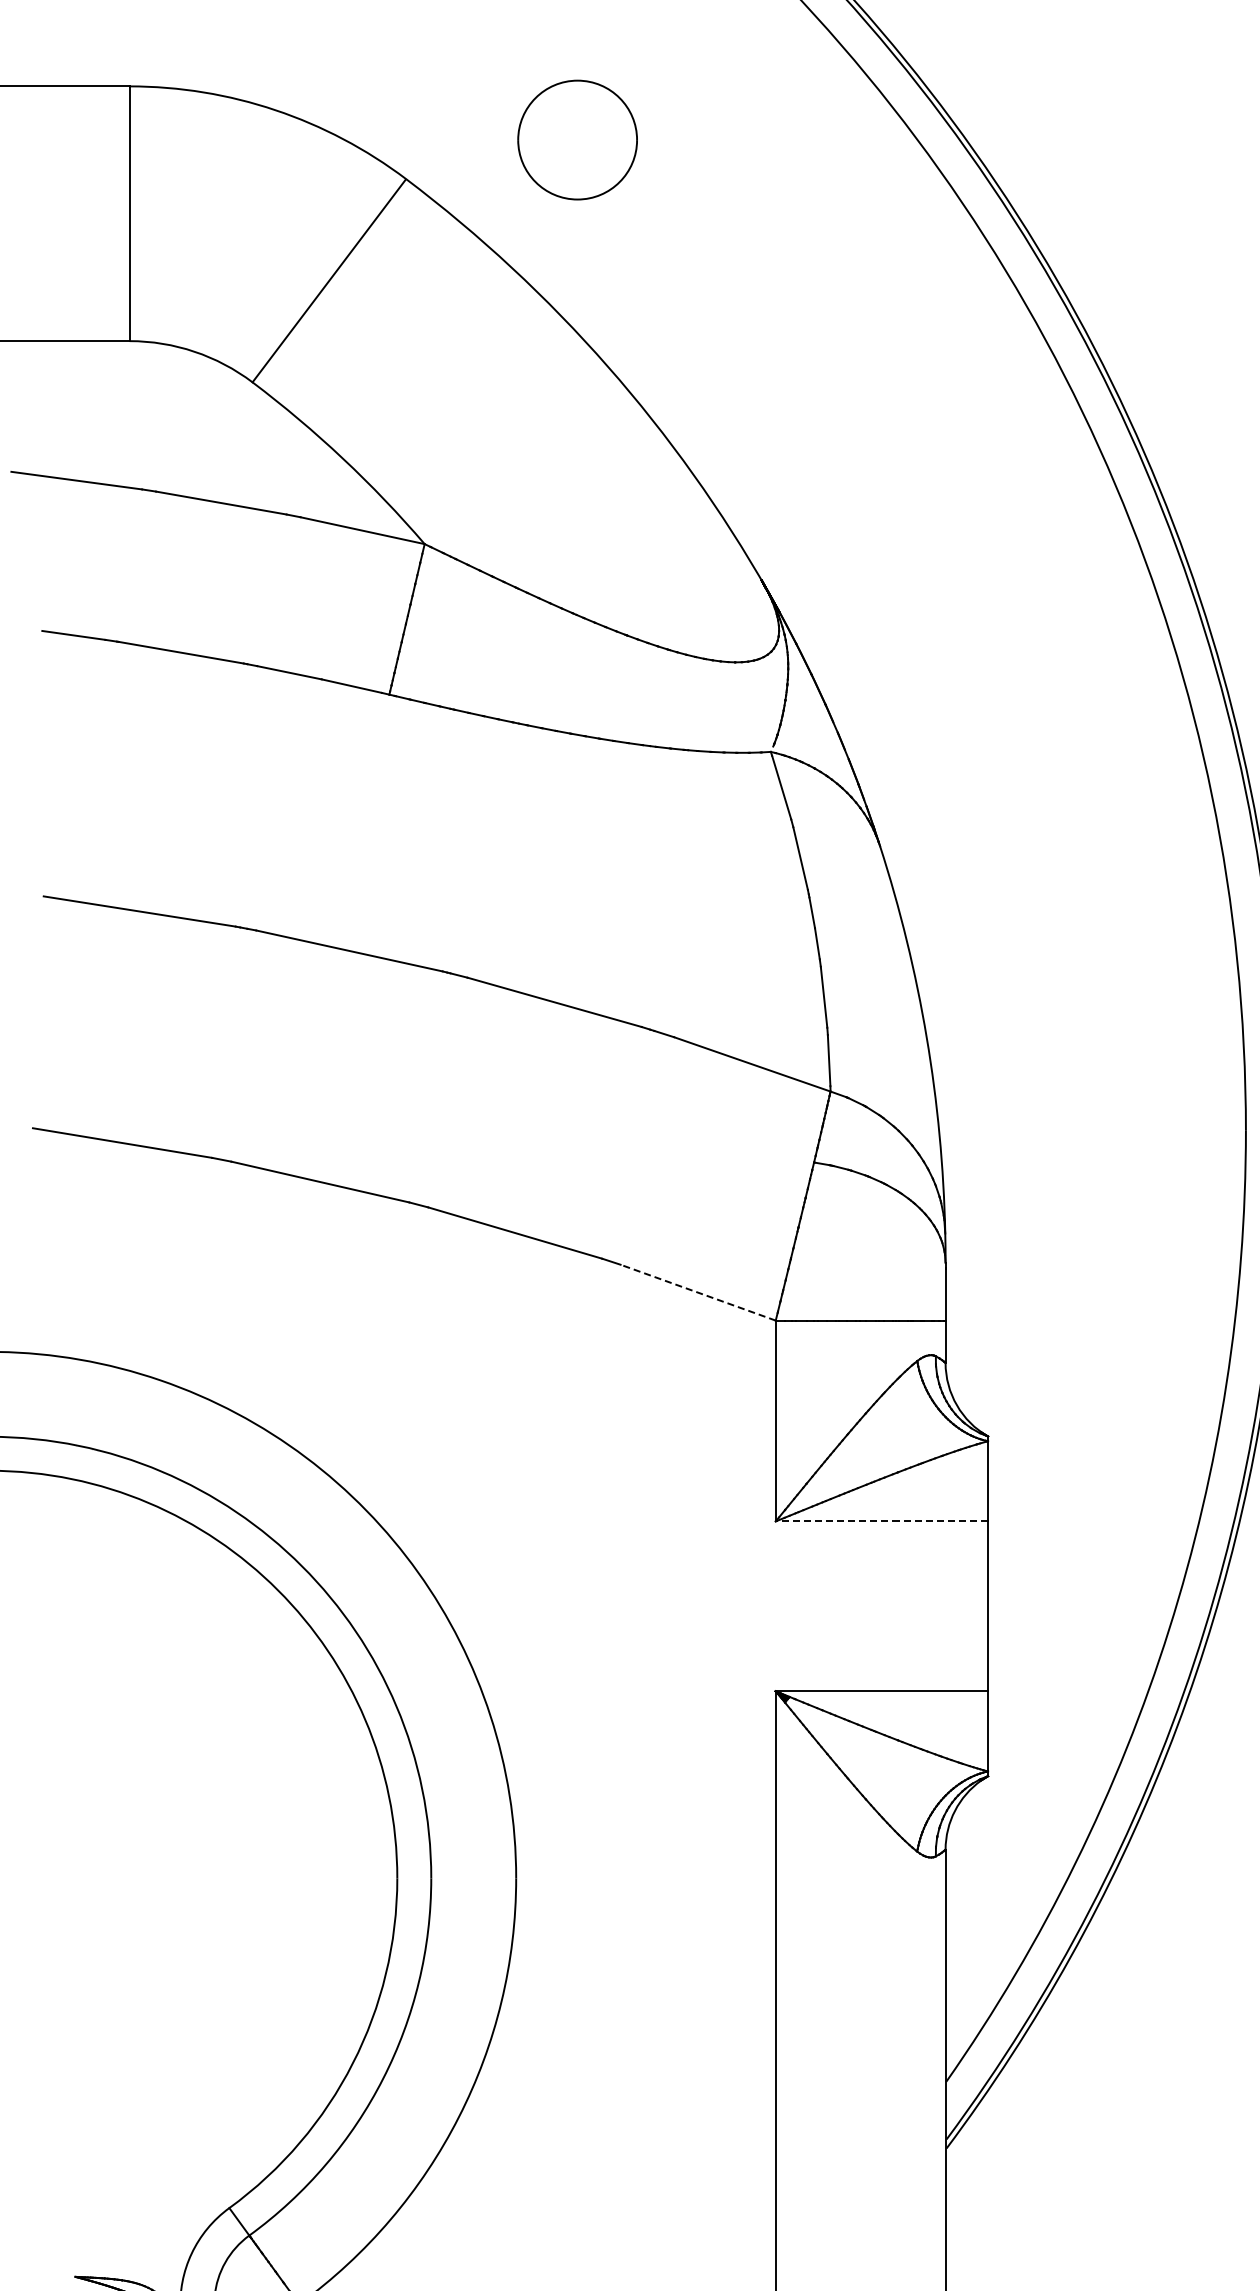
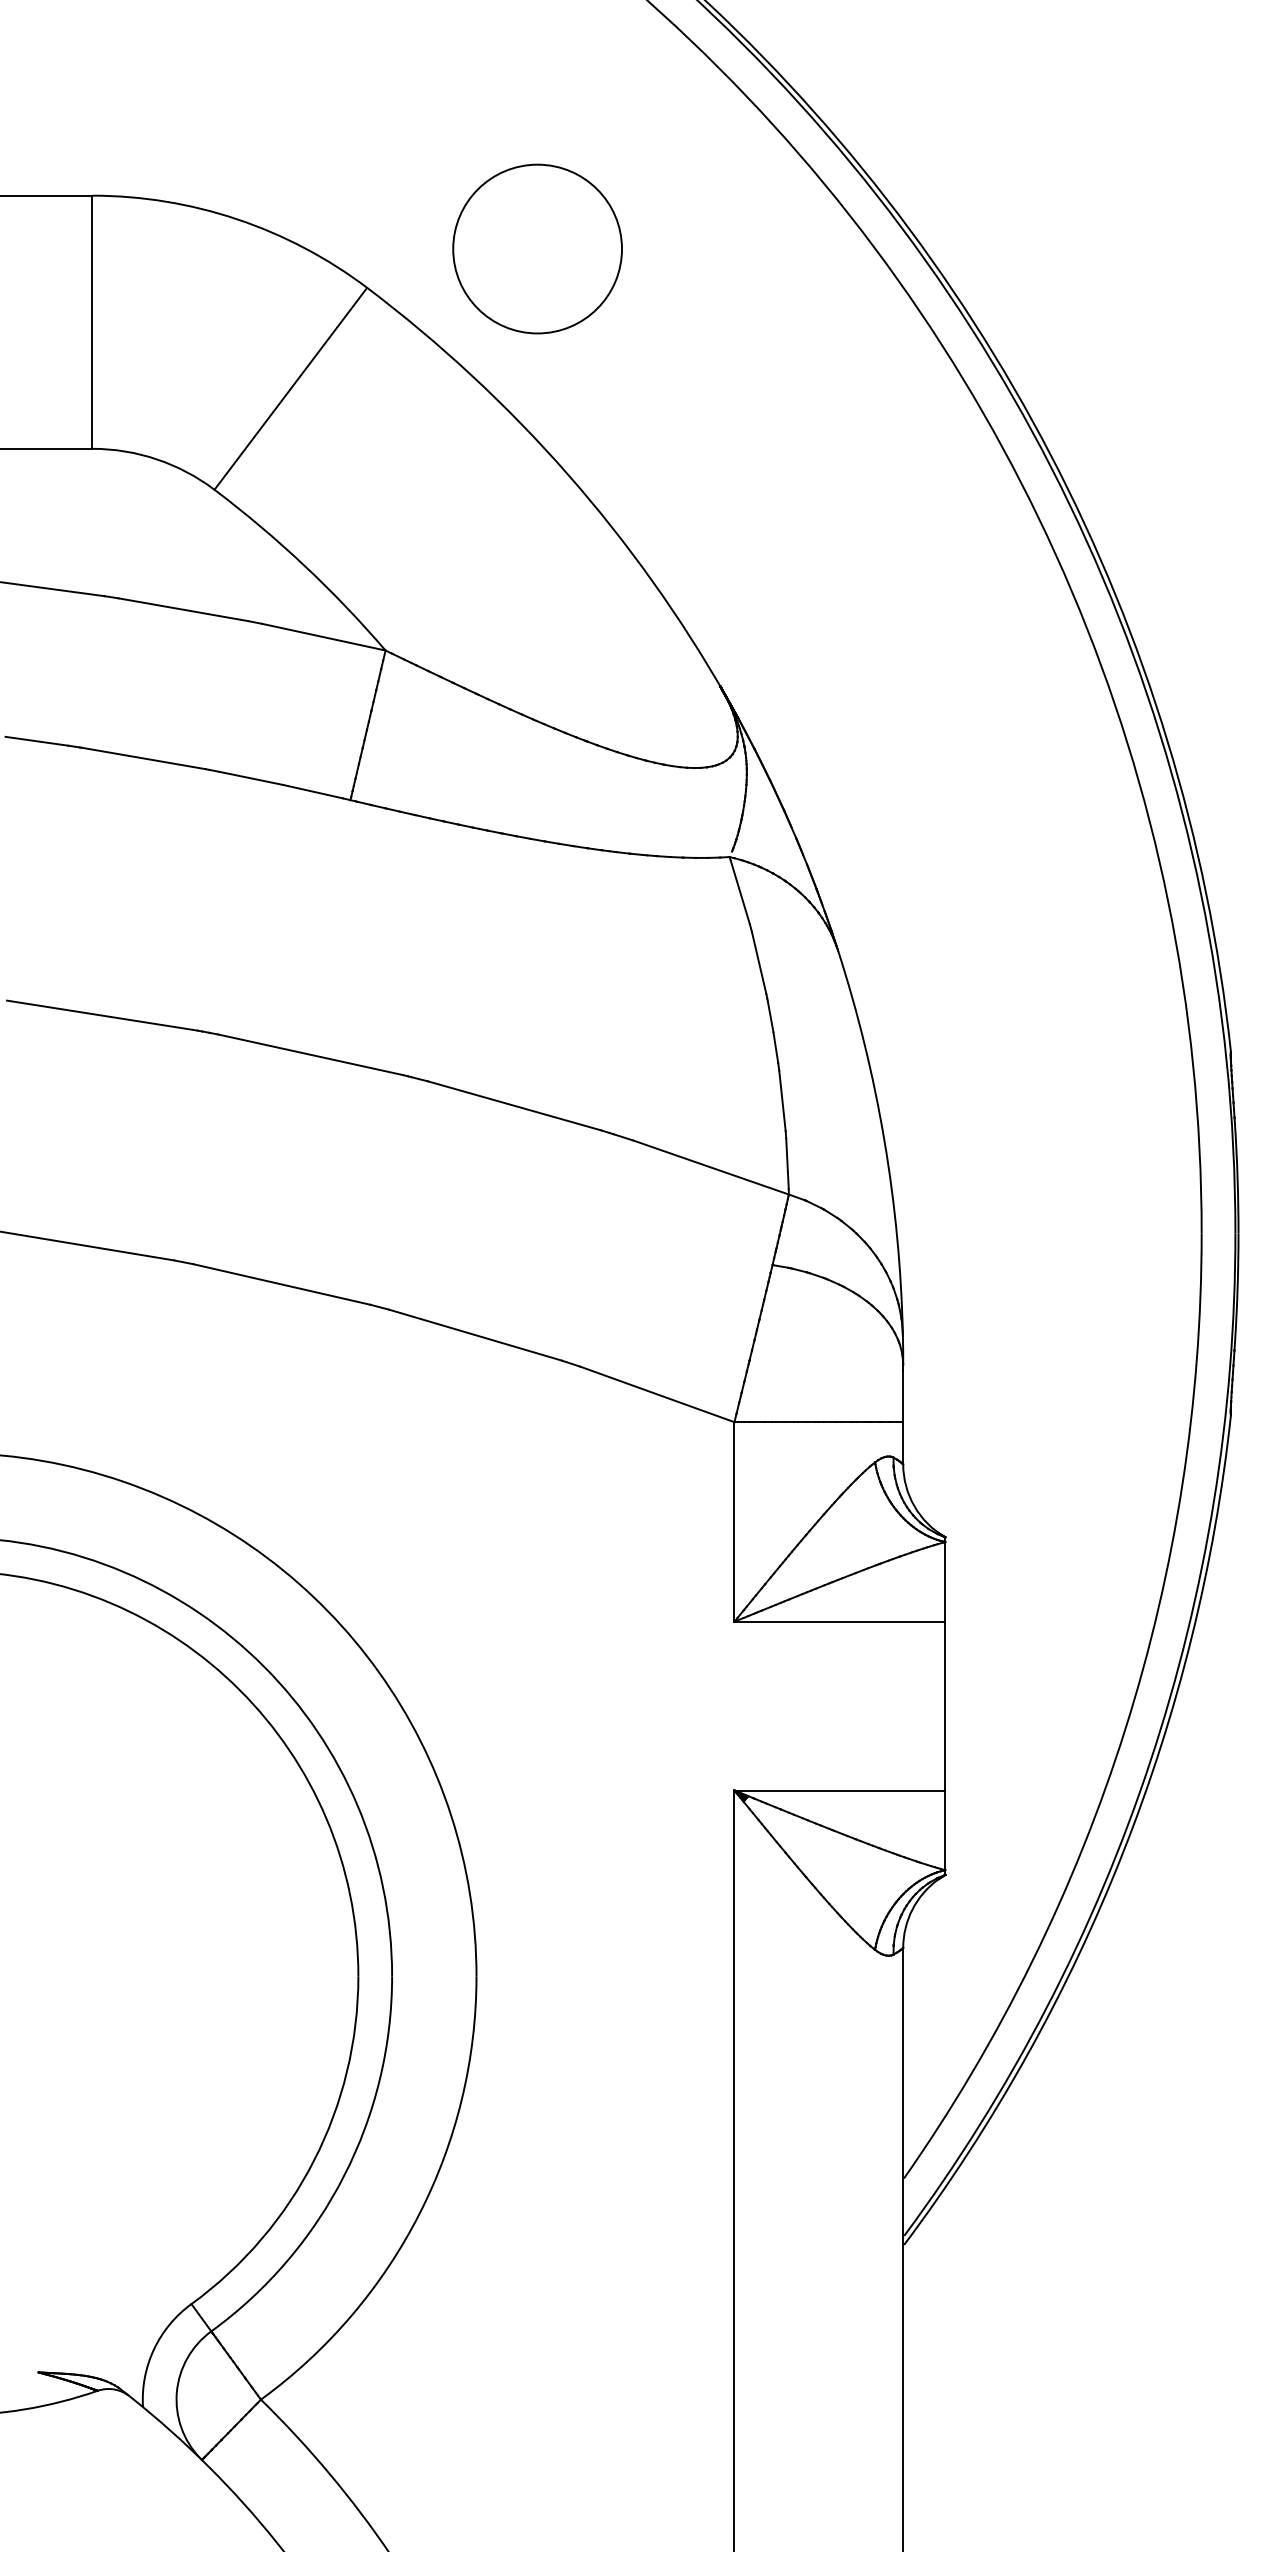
part: (577, 139) -> (537, 248), size x1.43
line: (698, 1292) -> (657, 1394), dashed -> solid
line: (881, 1521) -> (839, 1621), dashed -> solid

